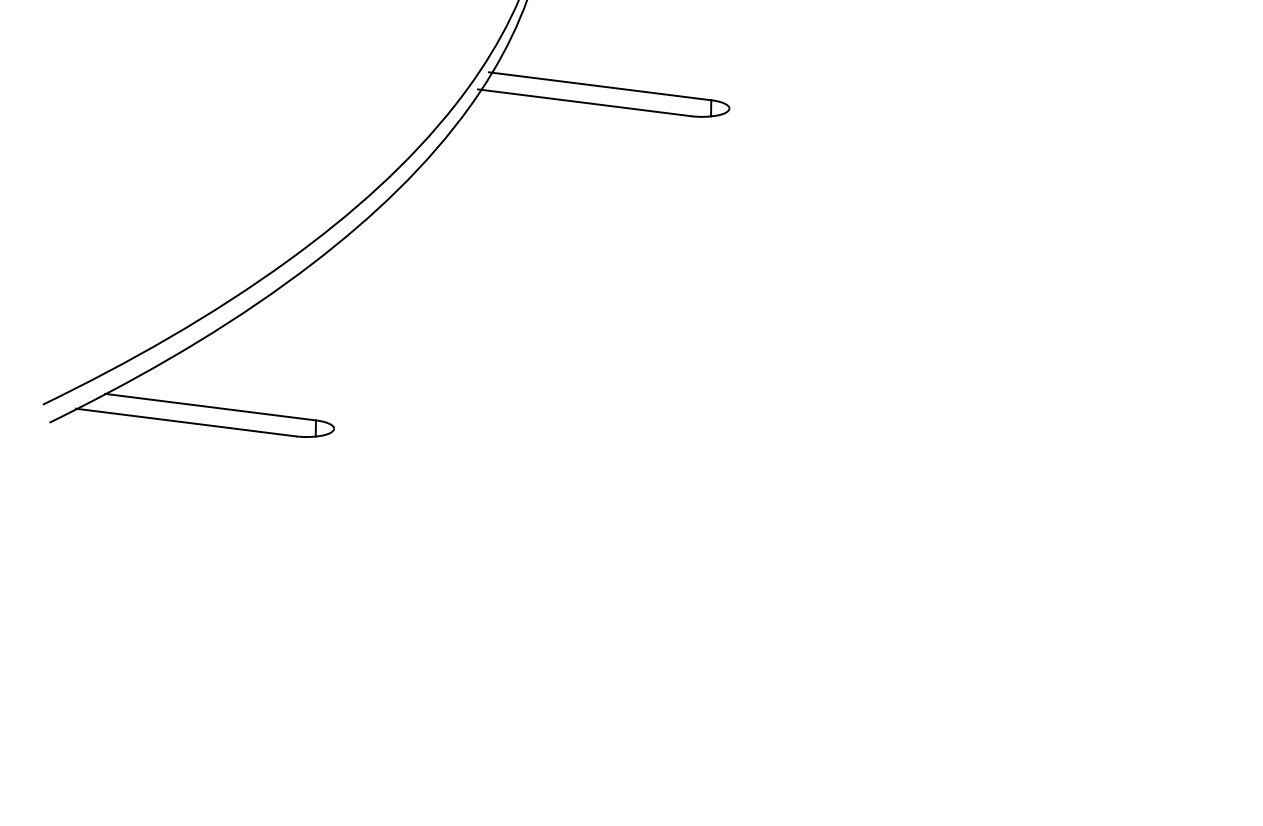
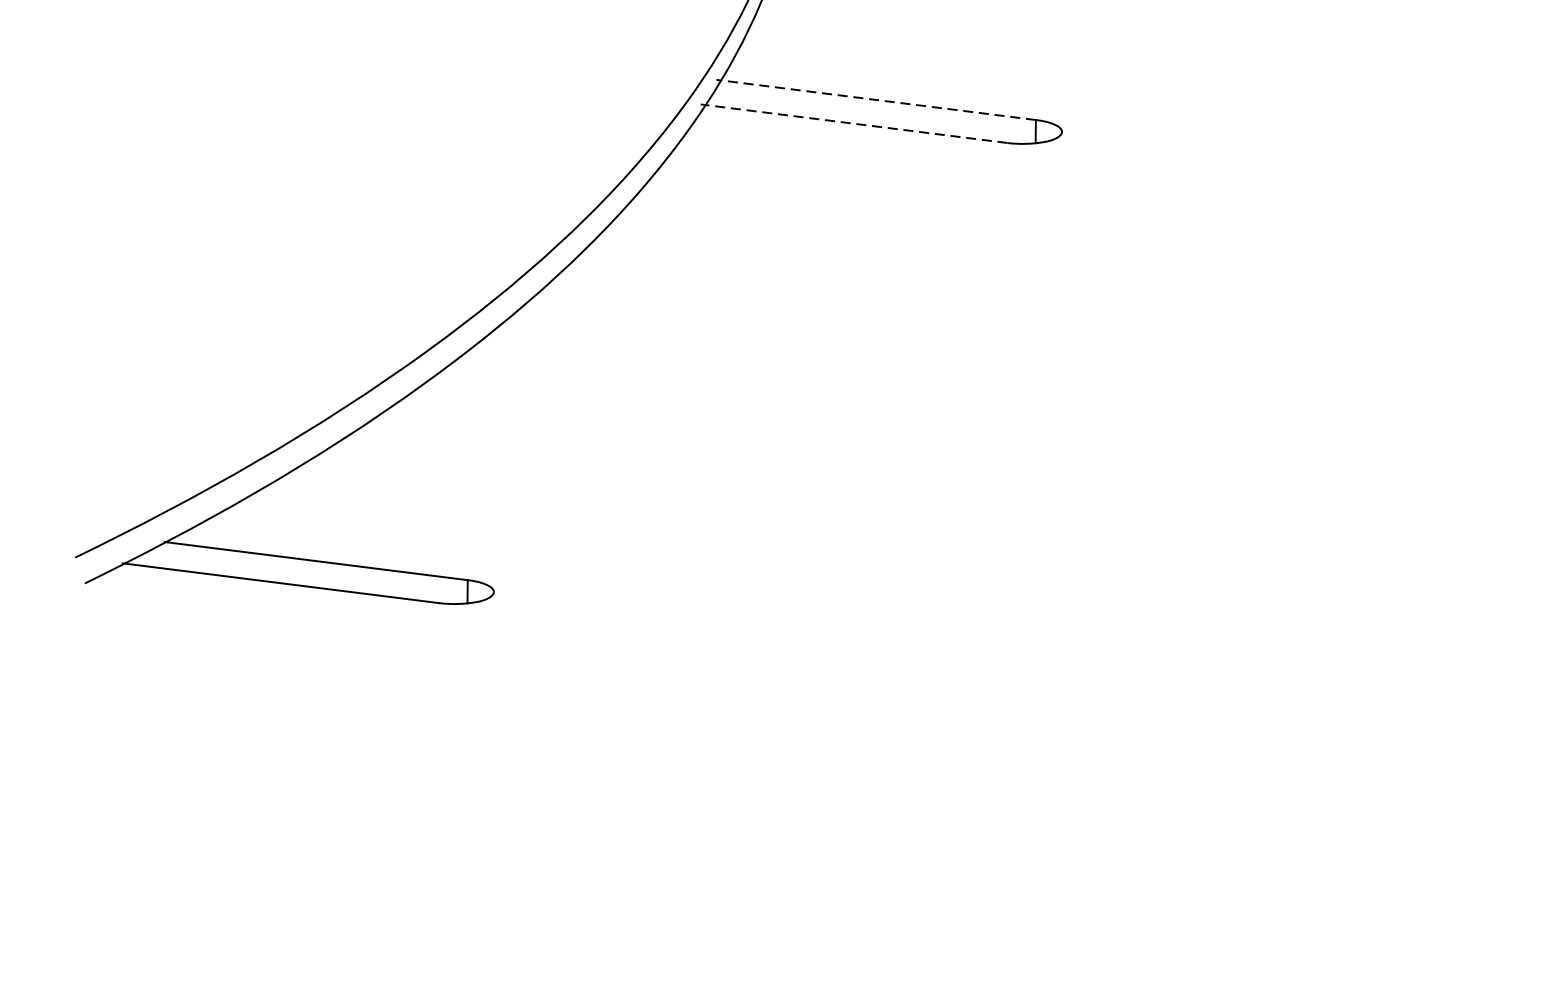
line: (599, 86) -> (875, 100), solid -> dashed
line: (584, 102) -> (853, 123), solid -> dashed

